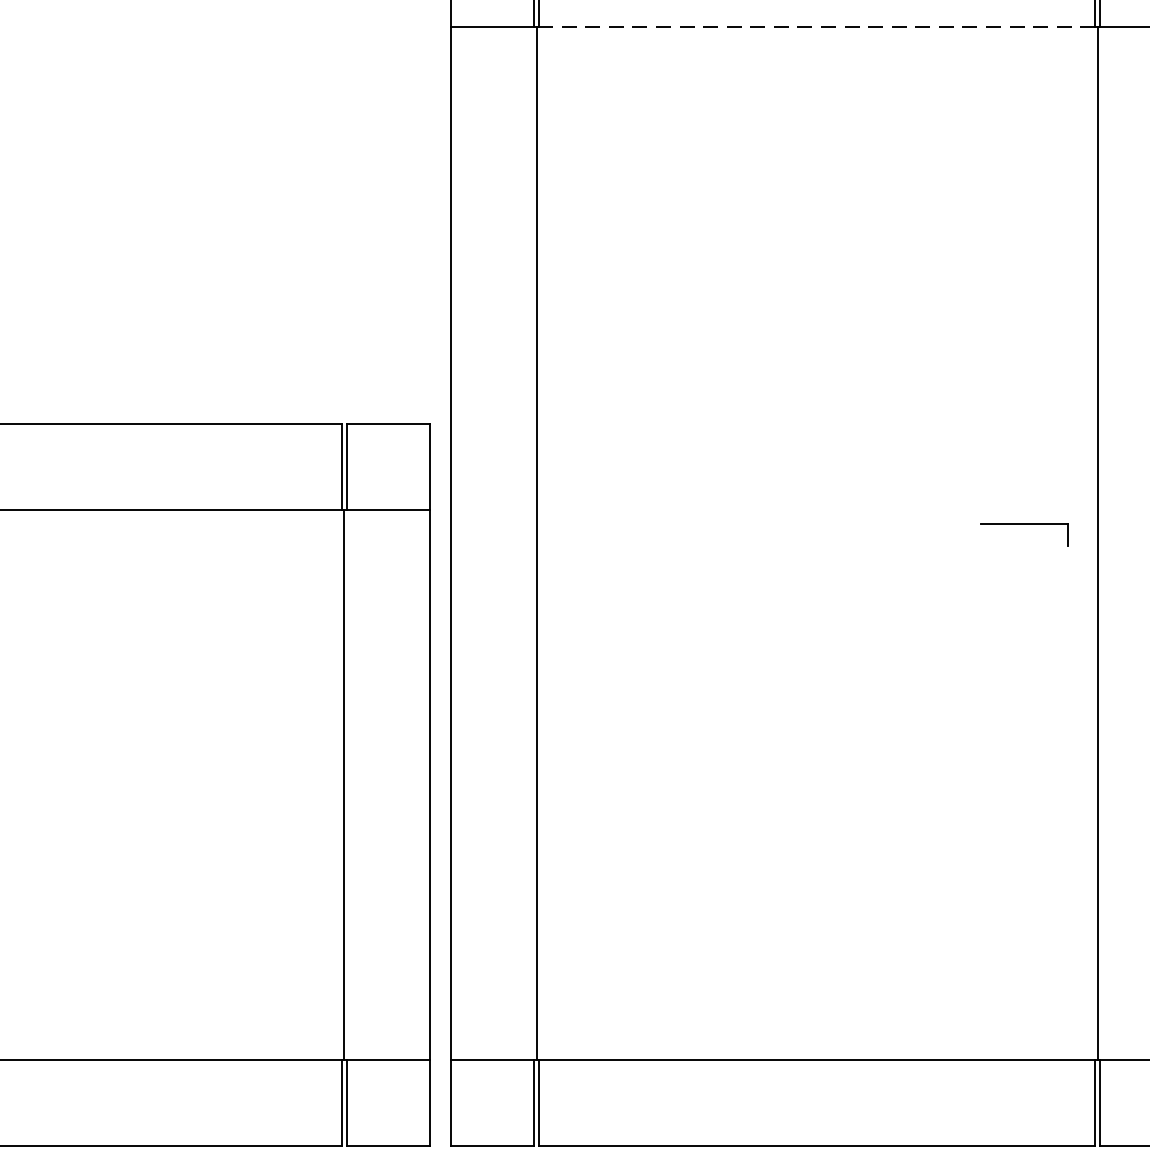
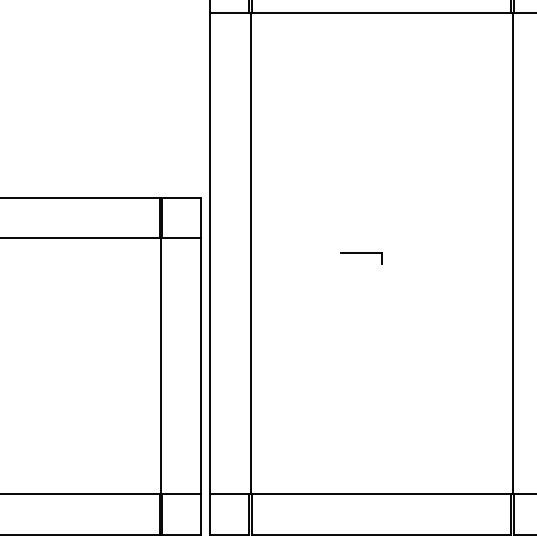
line: (817, 26) -> (381, 12), dashed -> solid
part: (1024, 534) -> (361, 258), moved

